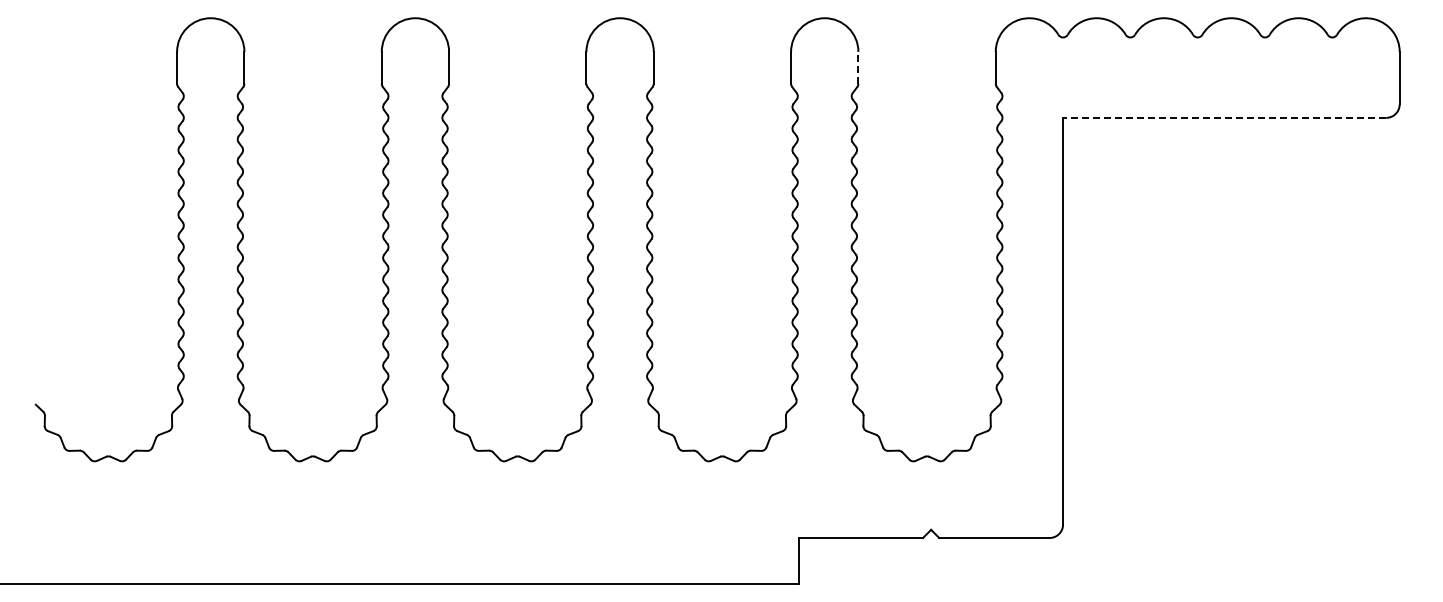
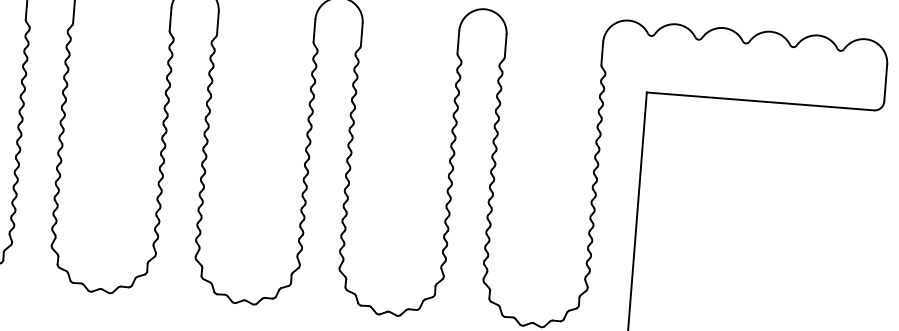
line: (858, 67) -> (505, 45), dashed -> solid
line: (1224, 117) -> (760, 101), dashed -> solid

